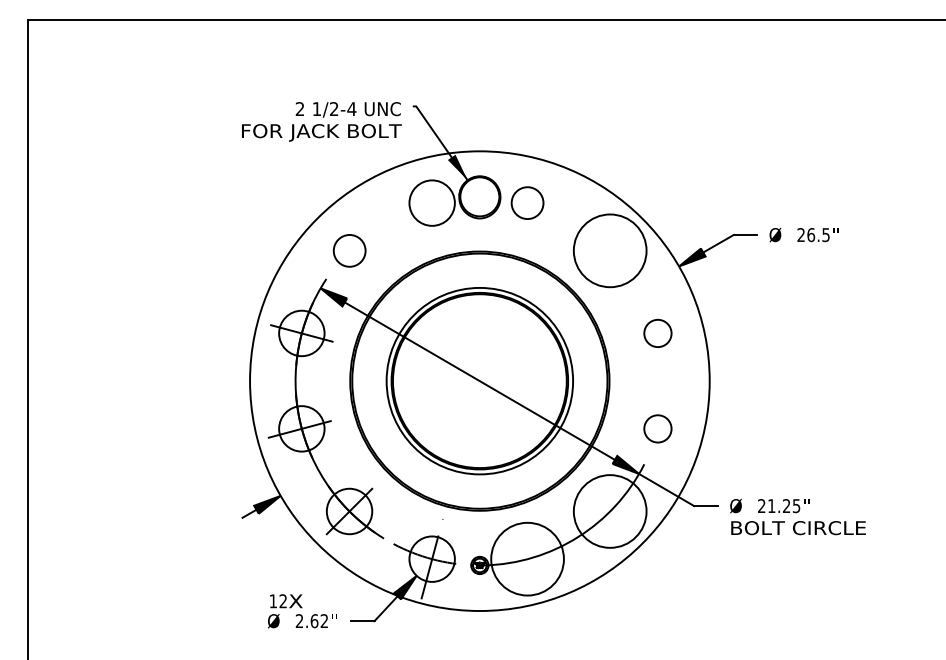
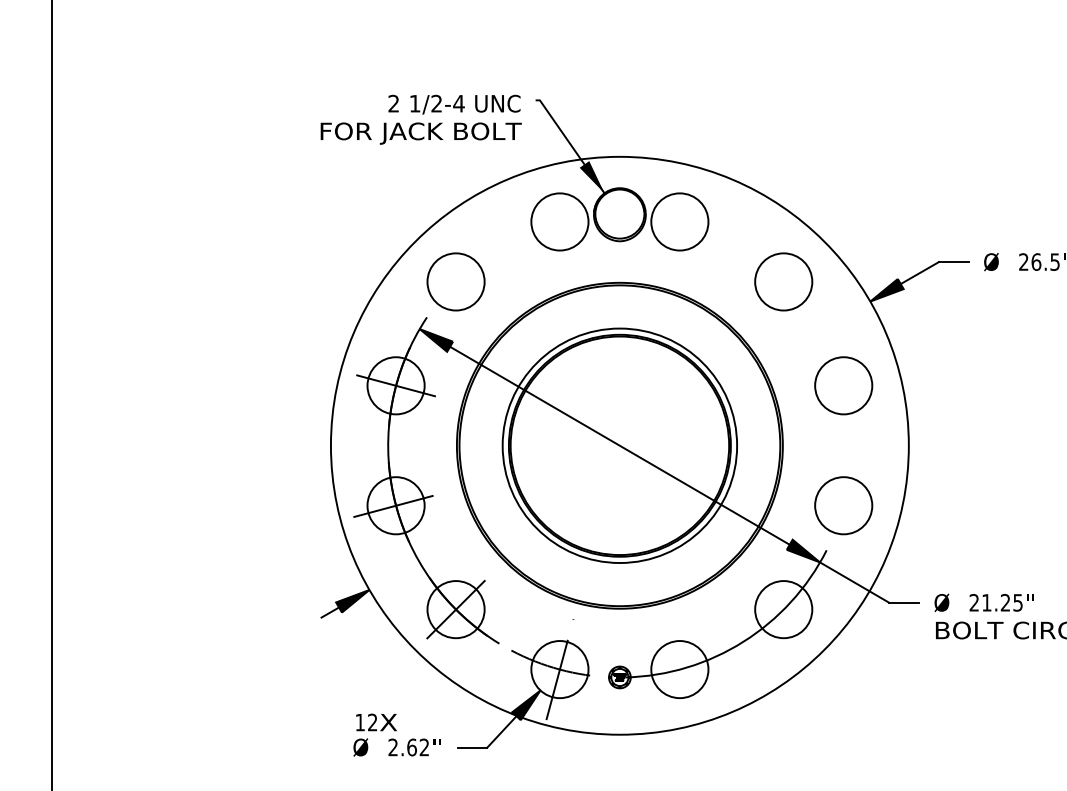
circle: (527, 202) -> (679, 221), size x1.43
circle: (349, 250) -> (455, 281), size x1.43
circle: (609, 250) -> (782, 281), size x0.62
circle: (657, 333) -> (843, 385), size x1.67
circle: (657, 428) -> (843, 505), size x1.67
circle: (609, 511) -> (782, 609), size x0.62
circle: (527, 558) -> (679, 668), size x0.62

